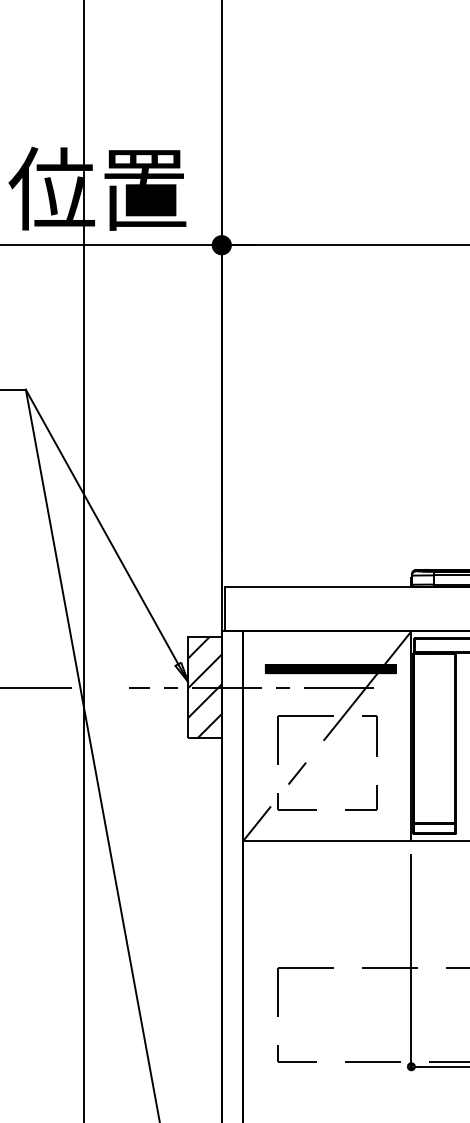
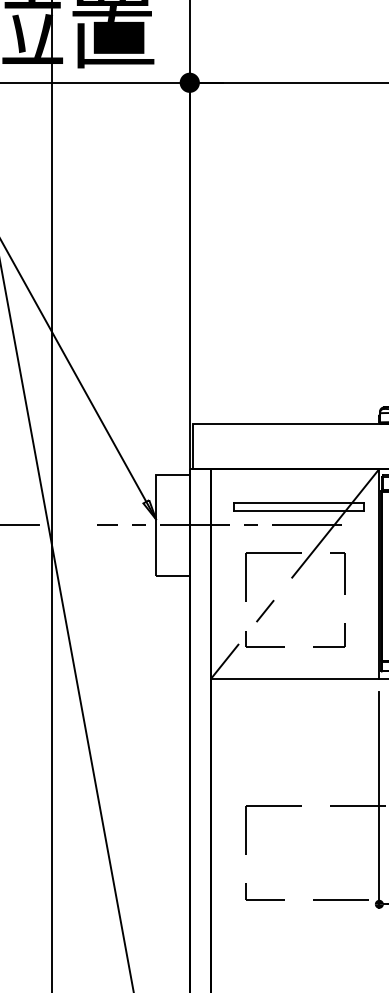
hatch: (330, 669) -> (298, 507), removed
hatch: (204, 687) -> (172, 525), removed

